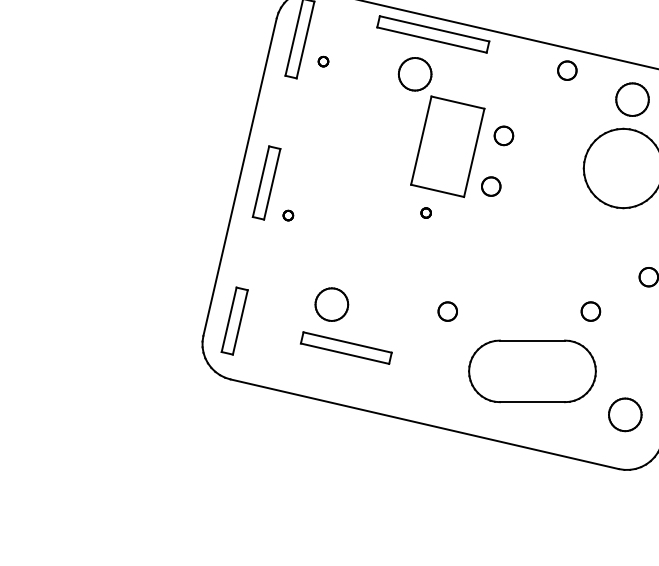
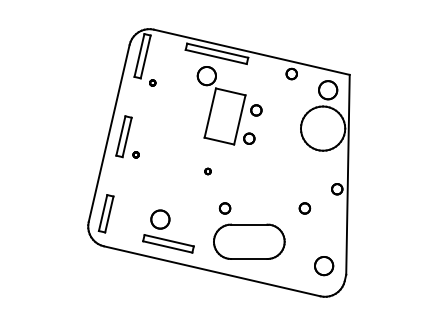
part: (323, 60) -> (152, 82), moved
part: (425, 213) -> (207, 171), moved
part: (346, 326) -> (168, 231), moved
part: (532, 370) -> (249, 241), moved

